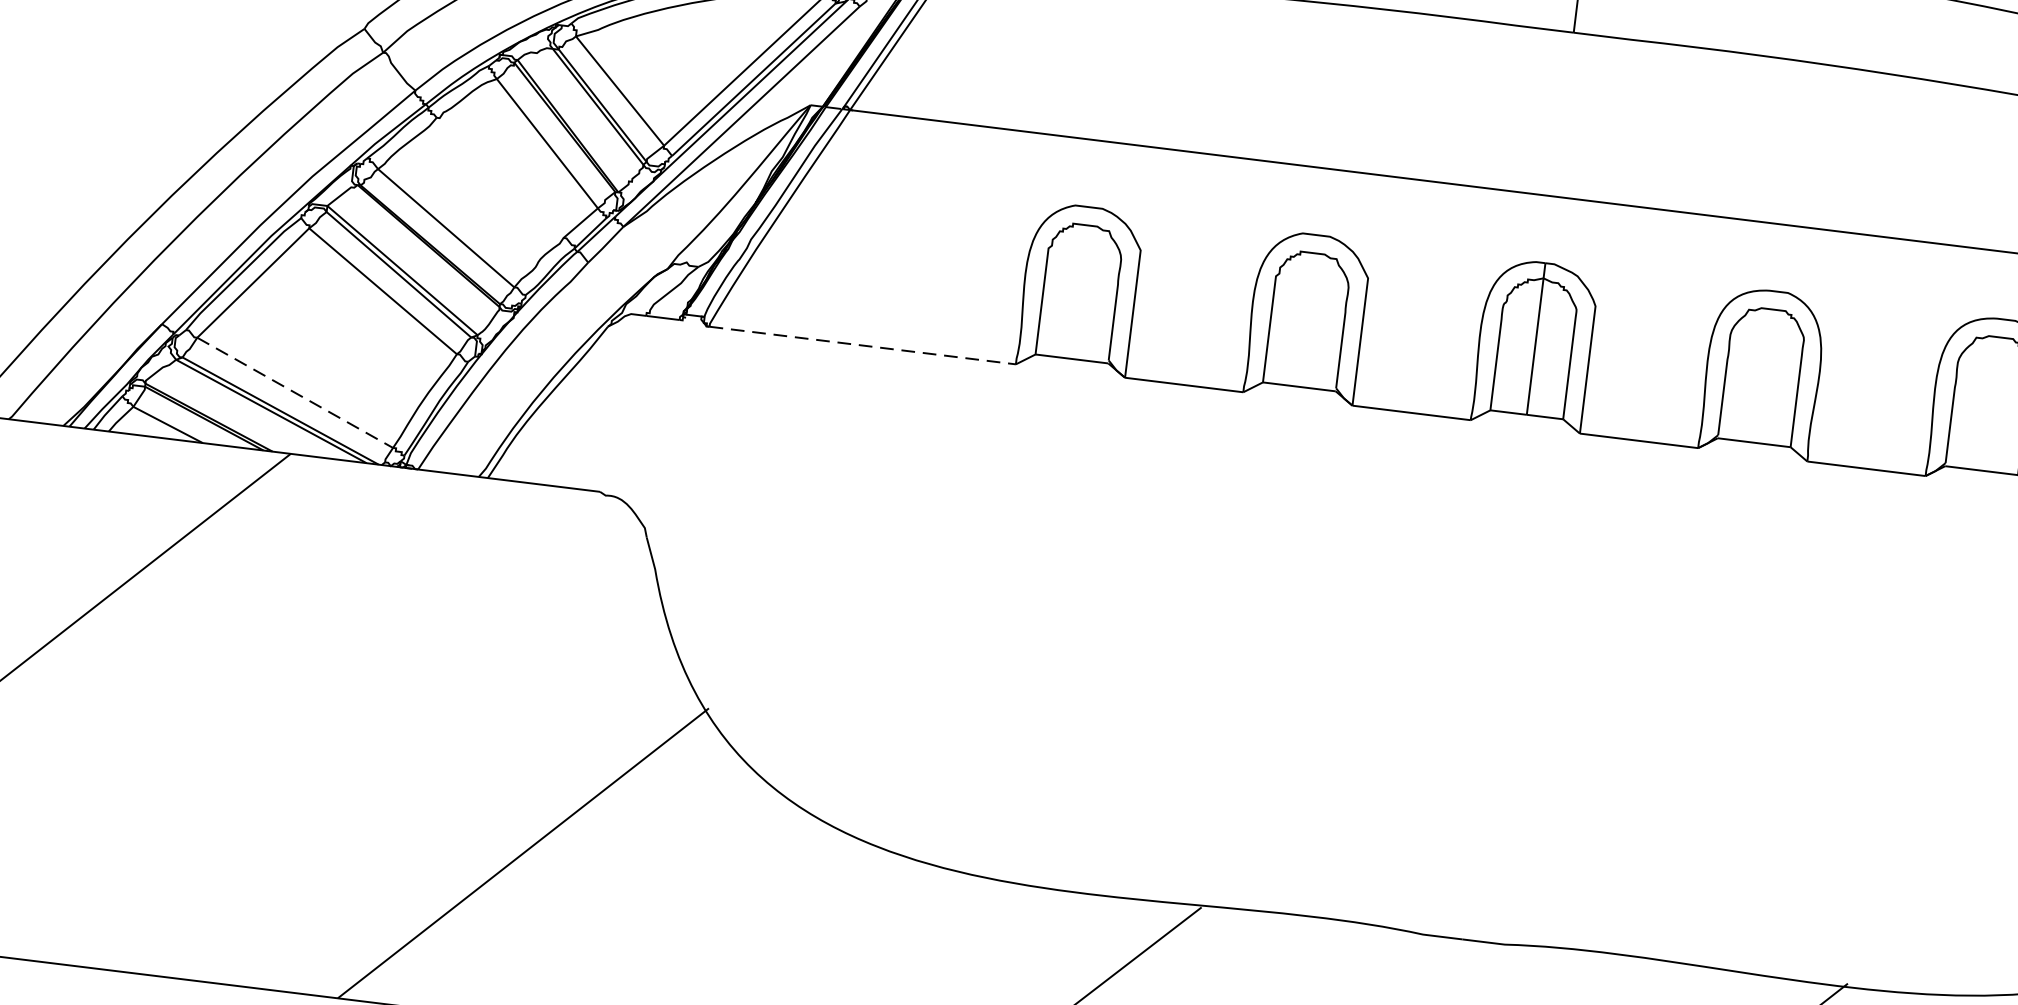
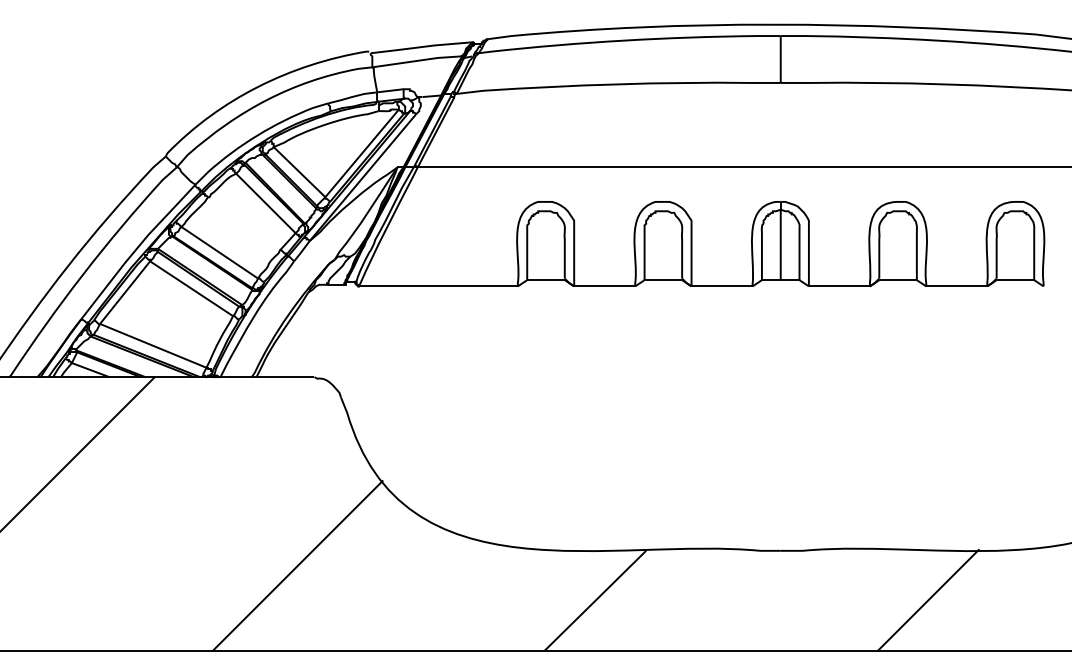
line: (864, 345) -> (439, 286), dashed -> solid
line: (295, 392) -> (153, 345), dashed -> solid

